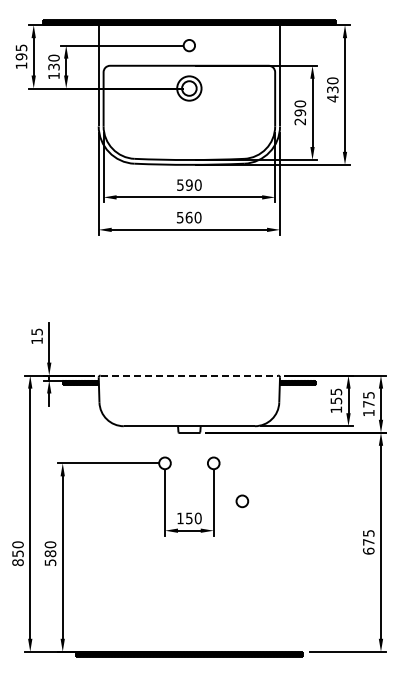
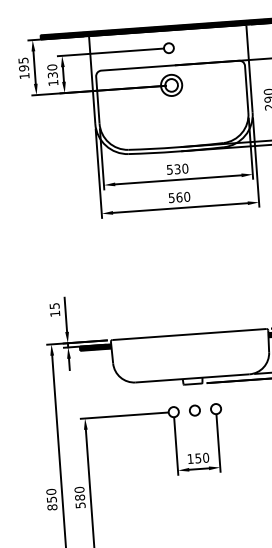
text: (188, 184) -> (176, 168), 590 -> 530
line: (189, 375) -> (189, 334), dashed -> solid
circle: (242, 501) -> (195, 410), moved

